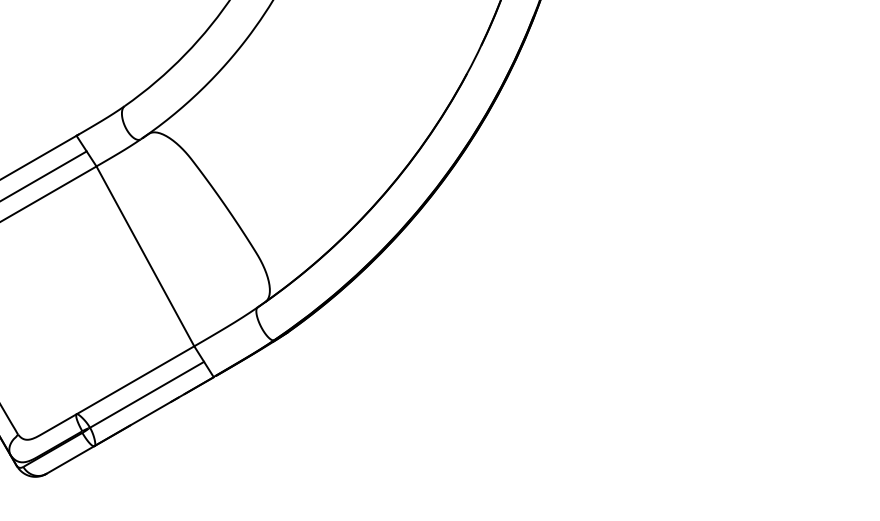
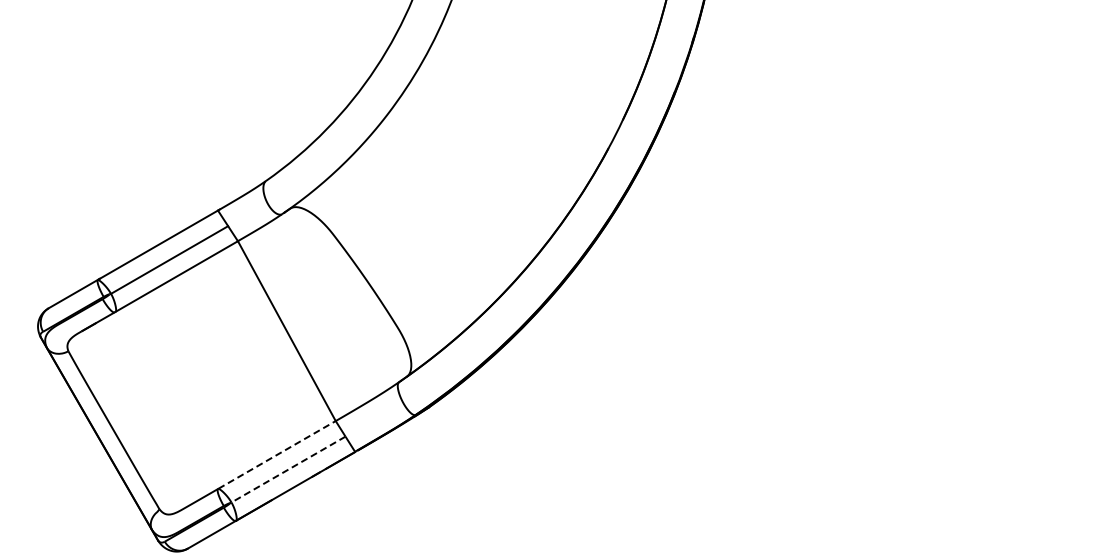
line: (136, 379) -> (277, 454), solid -> dashed
line: (147, 394) -> (288, 469), solid -> dashed

